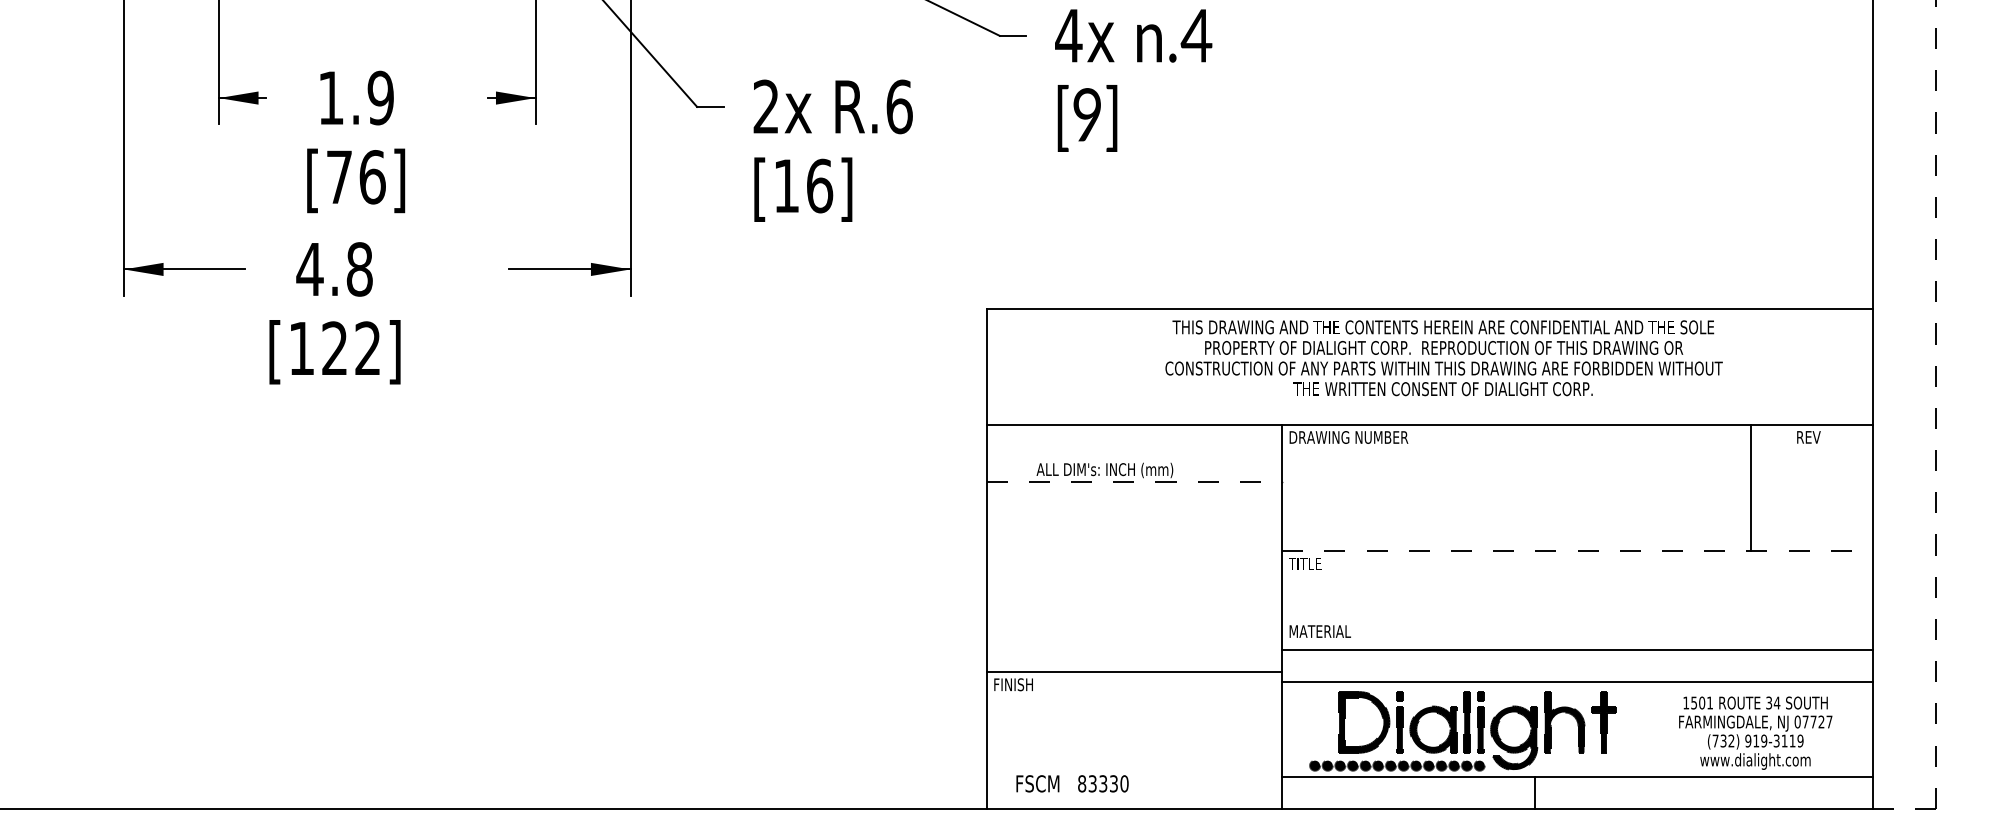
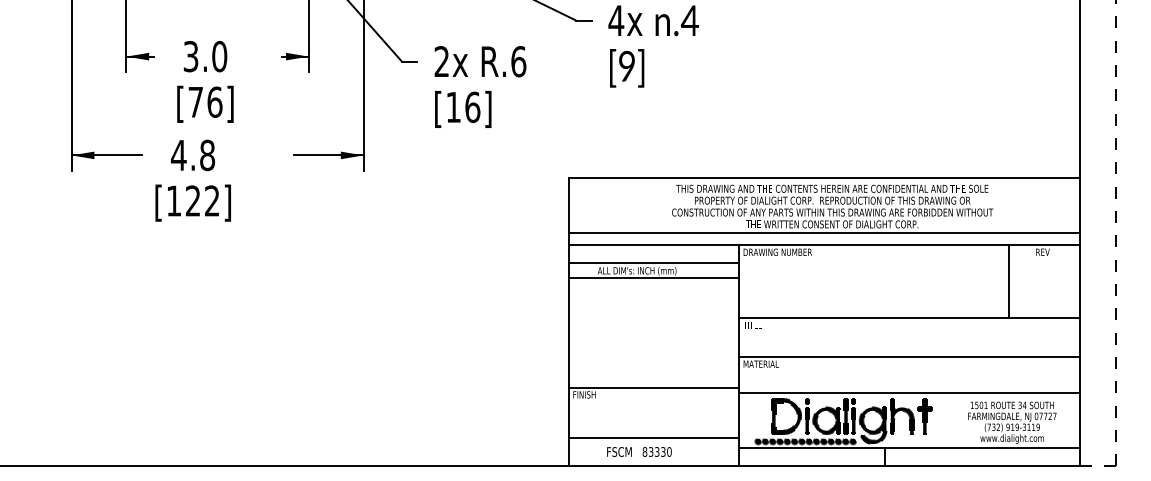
text: (356, 97) -> (205, 56), 1.9 -> 3.0
line: (1428, 403) -> (823, 232), added
line: (1133, 456) -> (653, 263), added
line: (1135, 482) -> (654, 278), dashed -> solid
line: (1579, 550) -> (910, 317), dashed -> solid
line: (1577, 649) -> (909, 356), moved
line: (1133, 760) -> (653, 438), added
text: (1072, 782) -> (639, 451), moved

